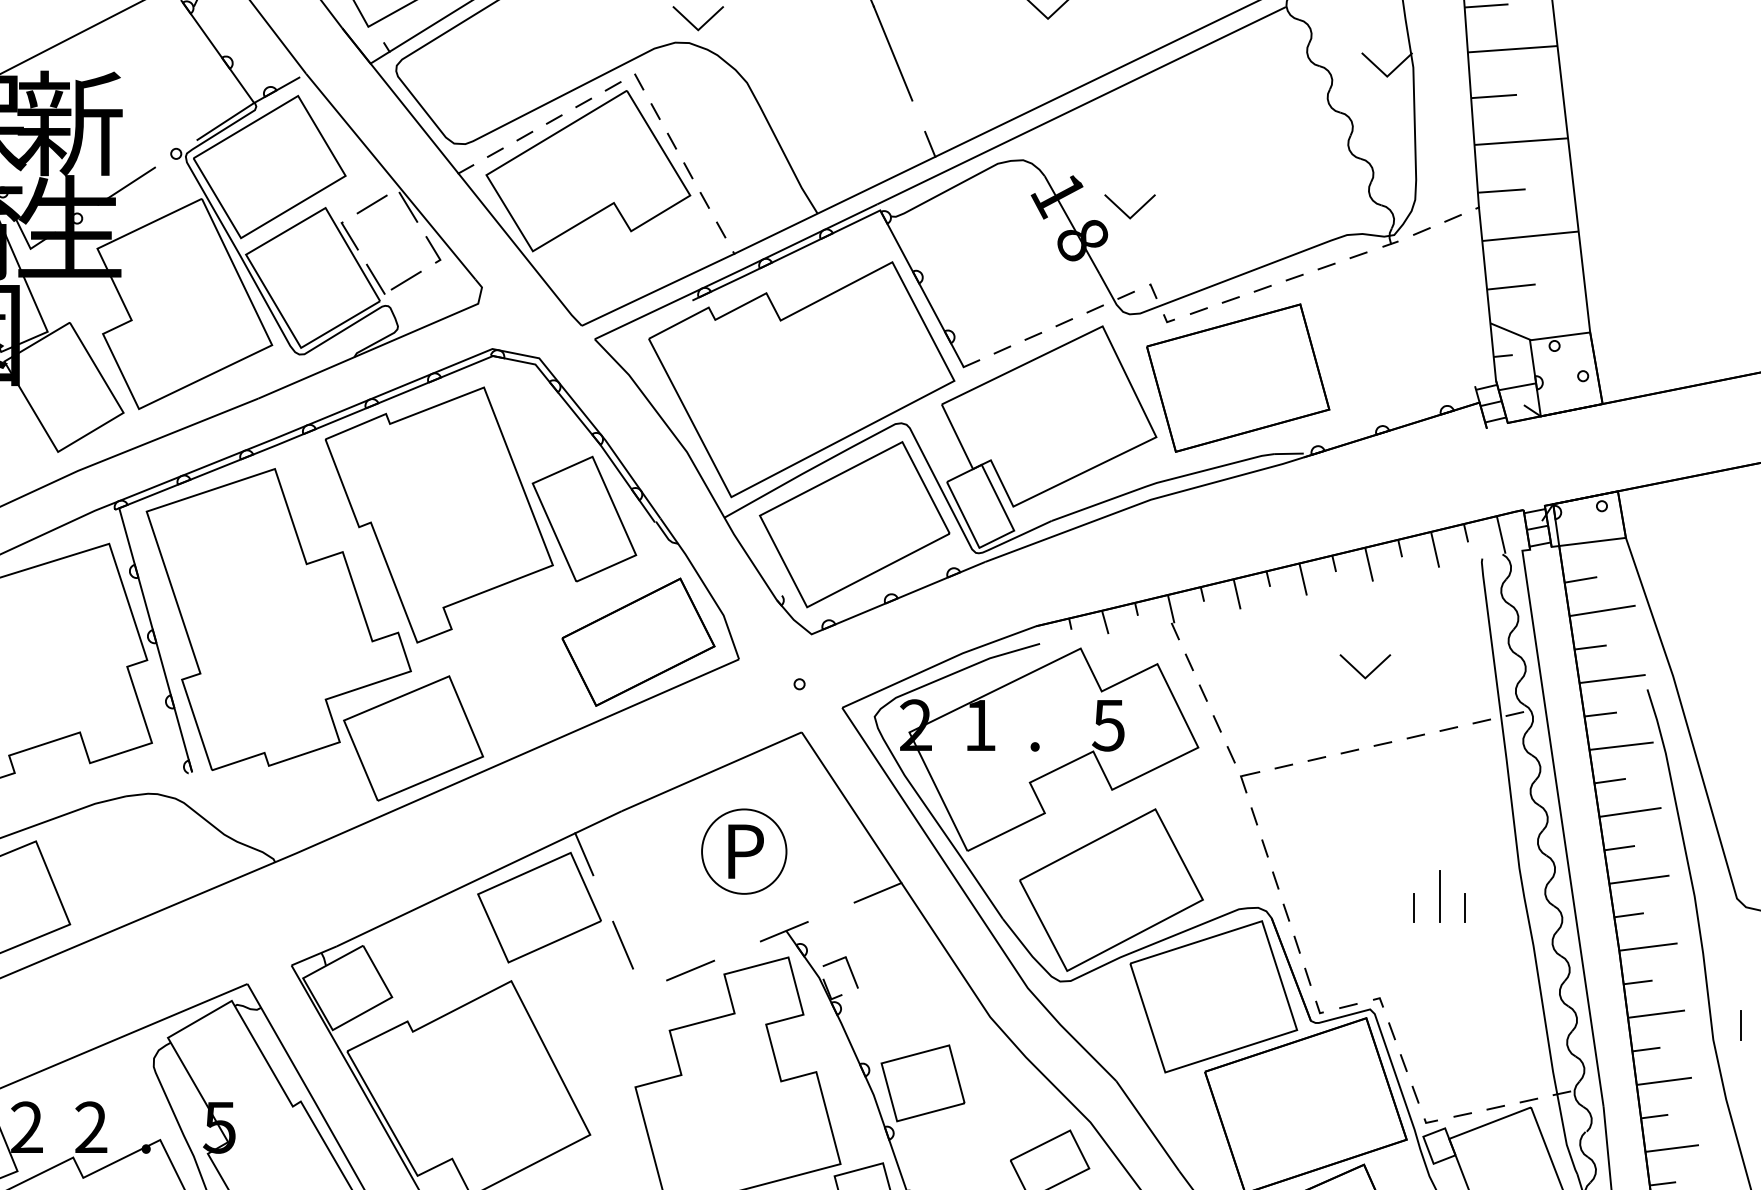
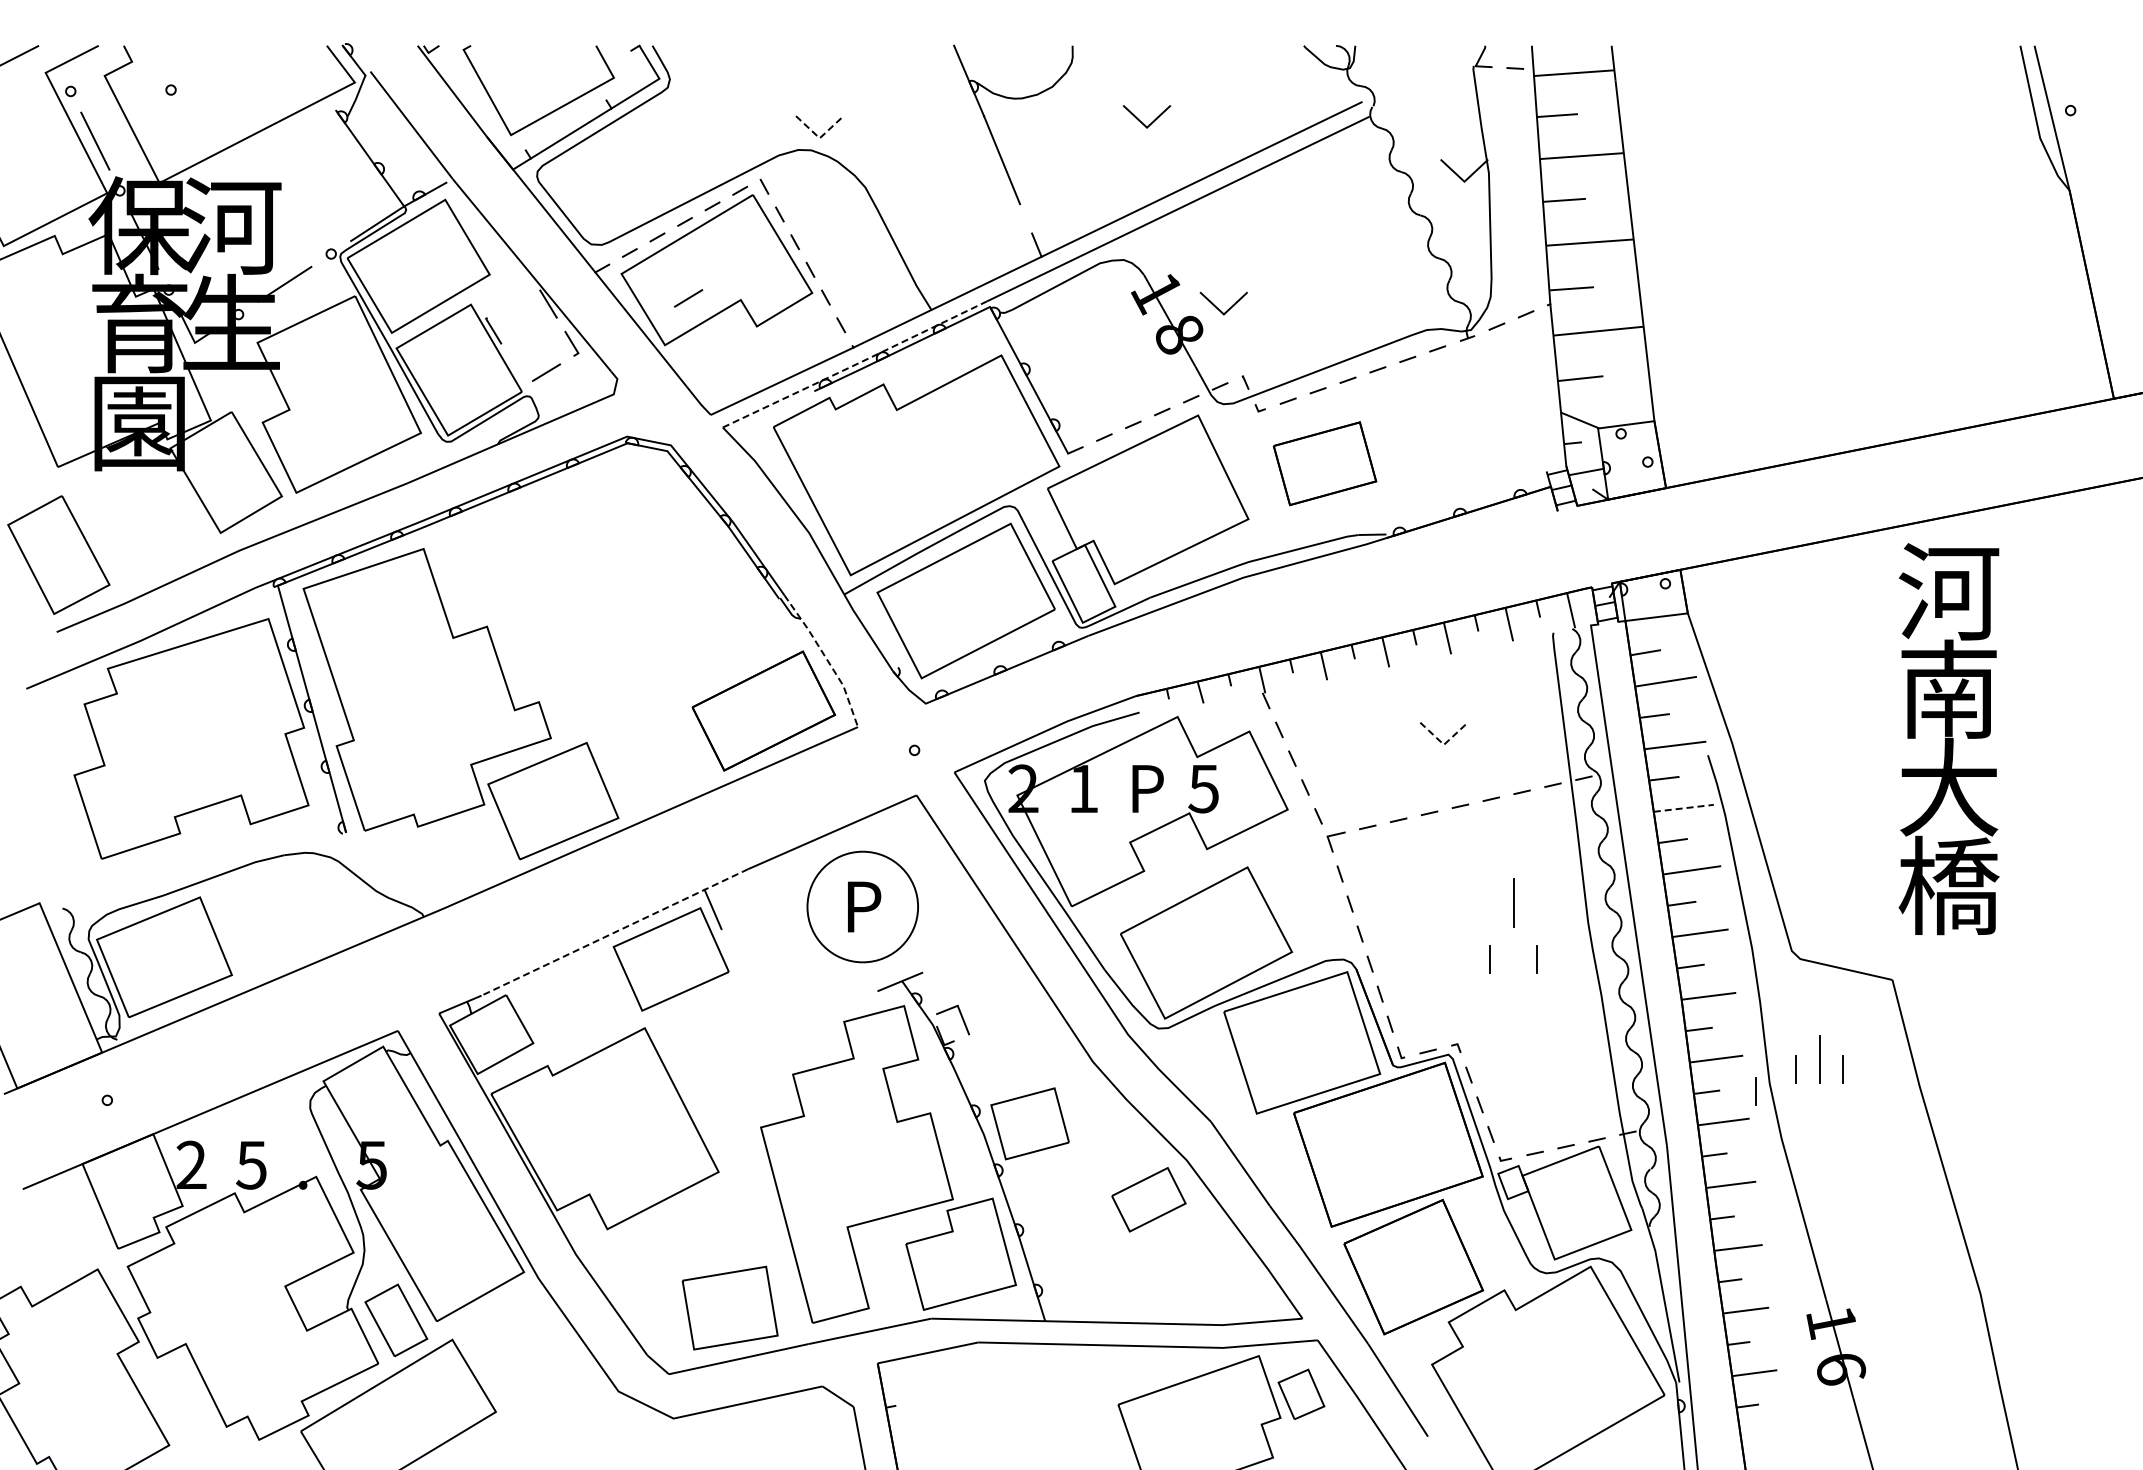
line: (697, 30) -> (819, 138), solid -> dashed
text: (69, 123) -> (231, 225), 新 -> 河
line: (372, 204) -> (688, 298), moved
line: (736, 271) -> (855, 364), solid -> dashed
line: (375, 278) -> (517, 370), removed
part: (1237, 377) -> (1324, 463), size x0.6
part: (481, 514) -> (616, 591), removed
line: (705, 587) -> (826, 659), solid -> dashed
line: (1364, 677) -> (1443, 744), solid -> dashed
text: (1047, 726) -> (1146, 789), . -> P
line: (1622, 746) -> (1684, 808), solid -> dashed
circle: (743, 851) -> (862, 906), size x1.4
line: (478, 878) -> (614, 932), solid -> dashed
line: (877, 892) -> (987, 945), removed
line: (1439, 895) -> (1513, 902), moved
line: (623, 945) -> (749, 994), removed
line: (690, 970) -> (812, 1018), removed
line: (1698, 1048) -> (1755, 1091), added
text: (91, 1126) -> (251, 1164), 2 -> 5

